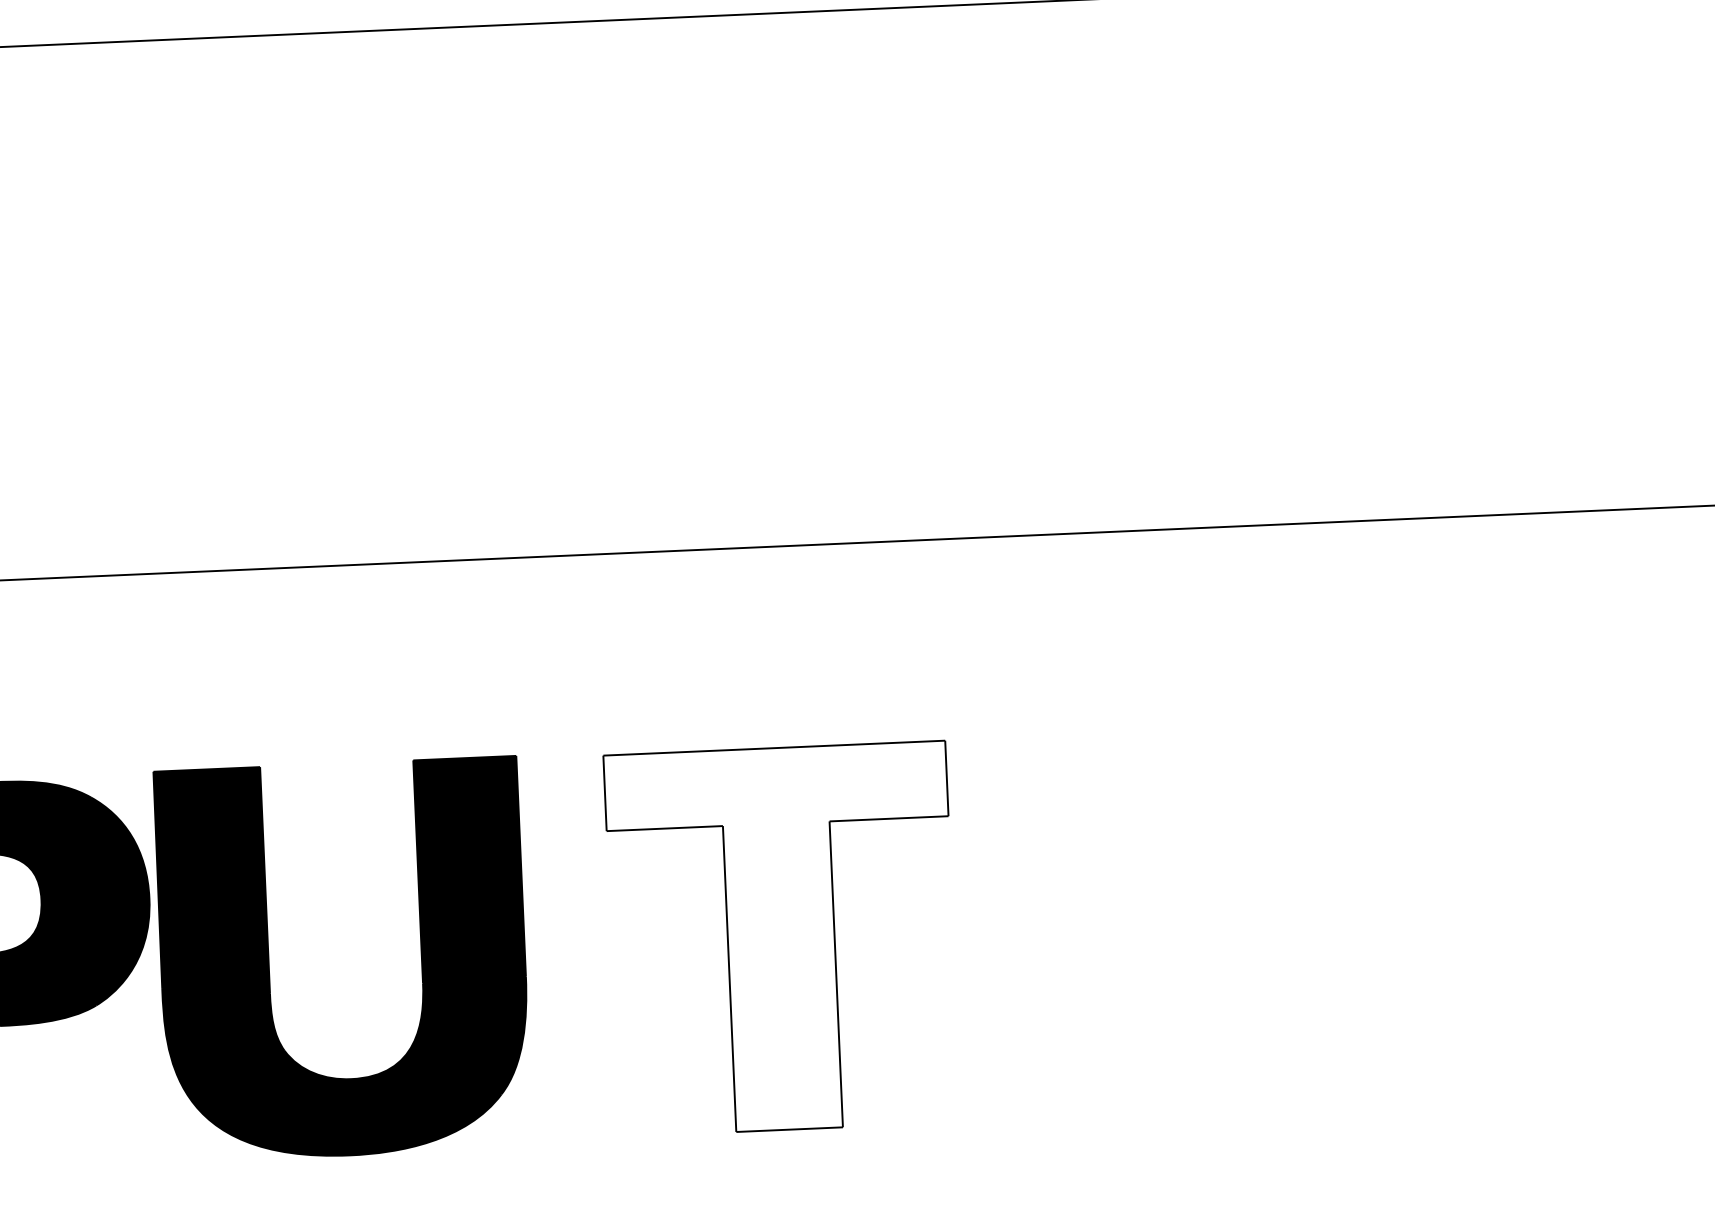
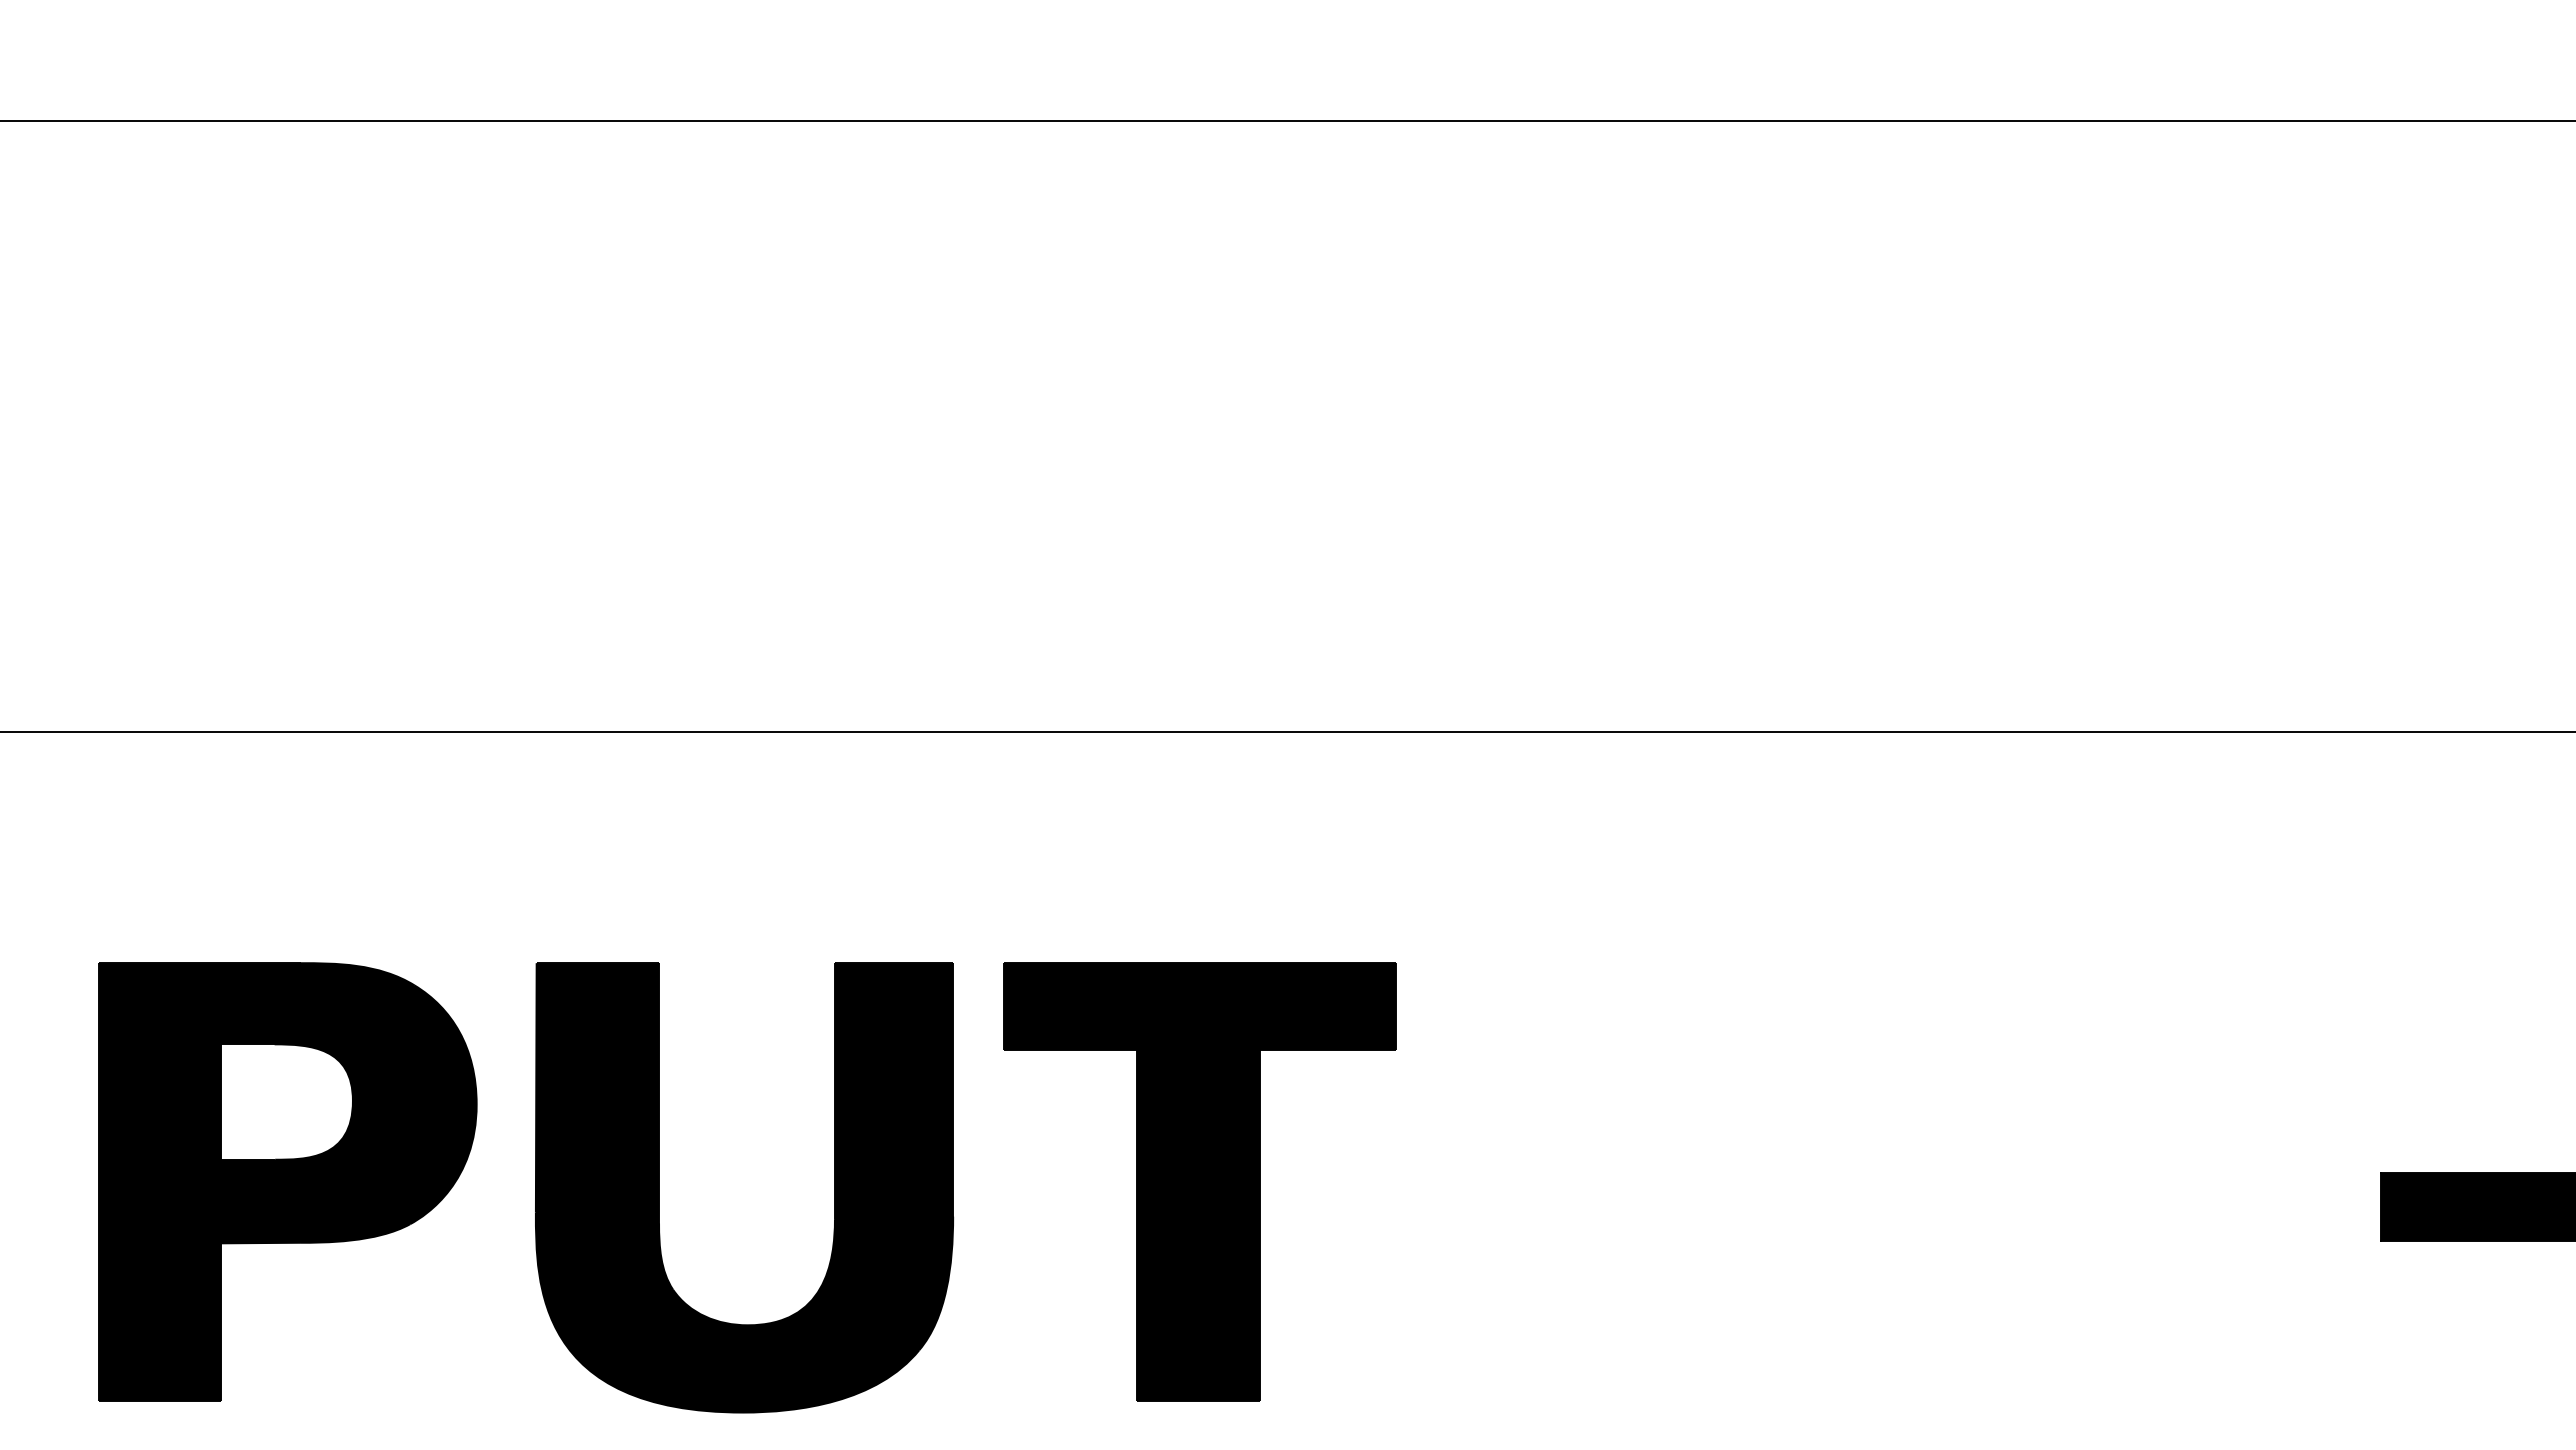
fill: (782, 939) -> (1199, 1182), added
part: (269, 962) -> (659, 1187), moved

